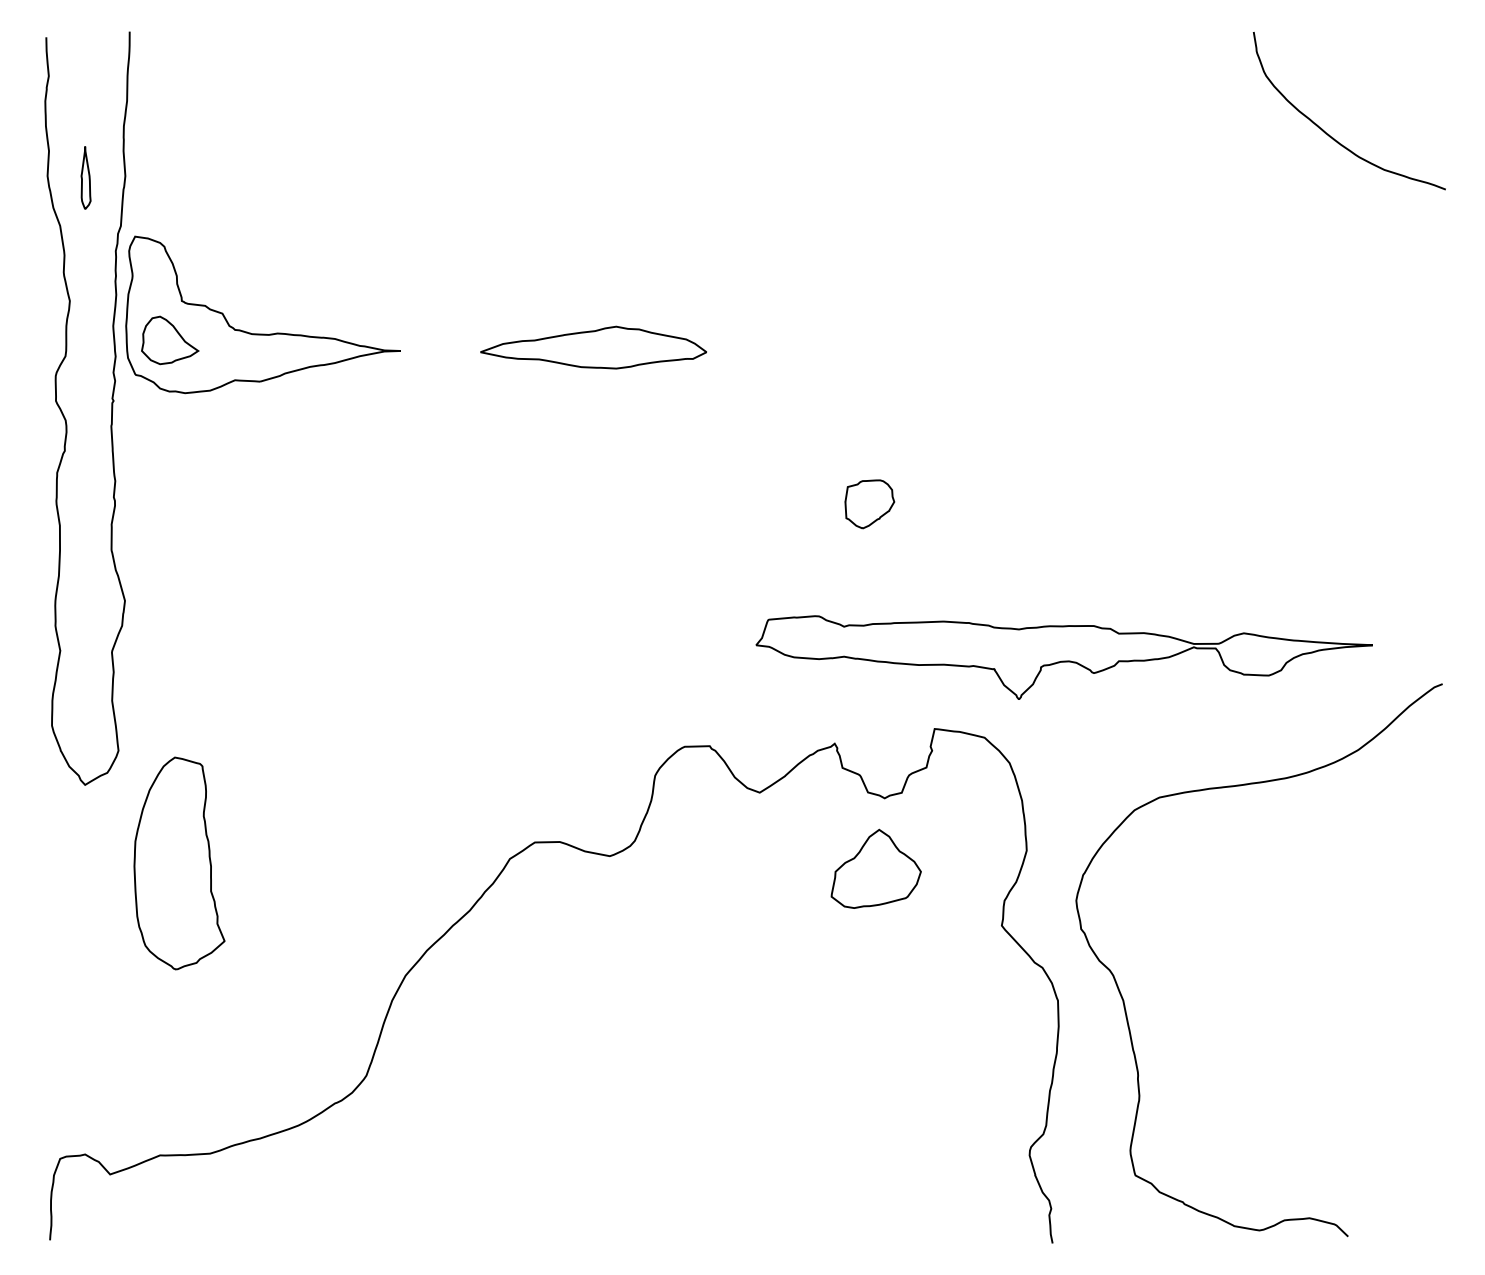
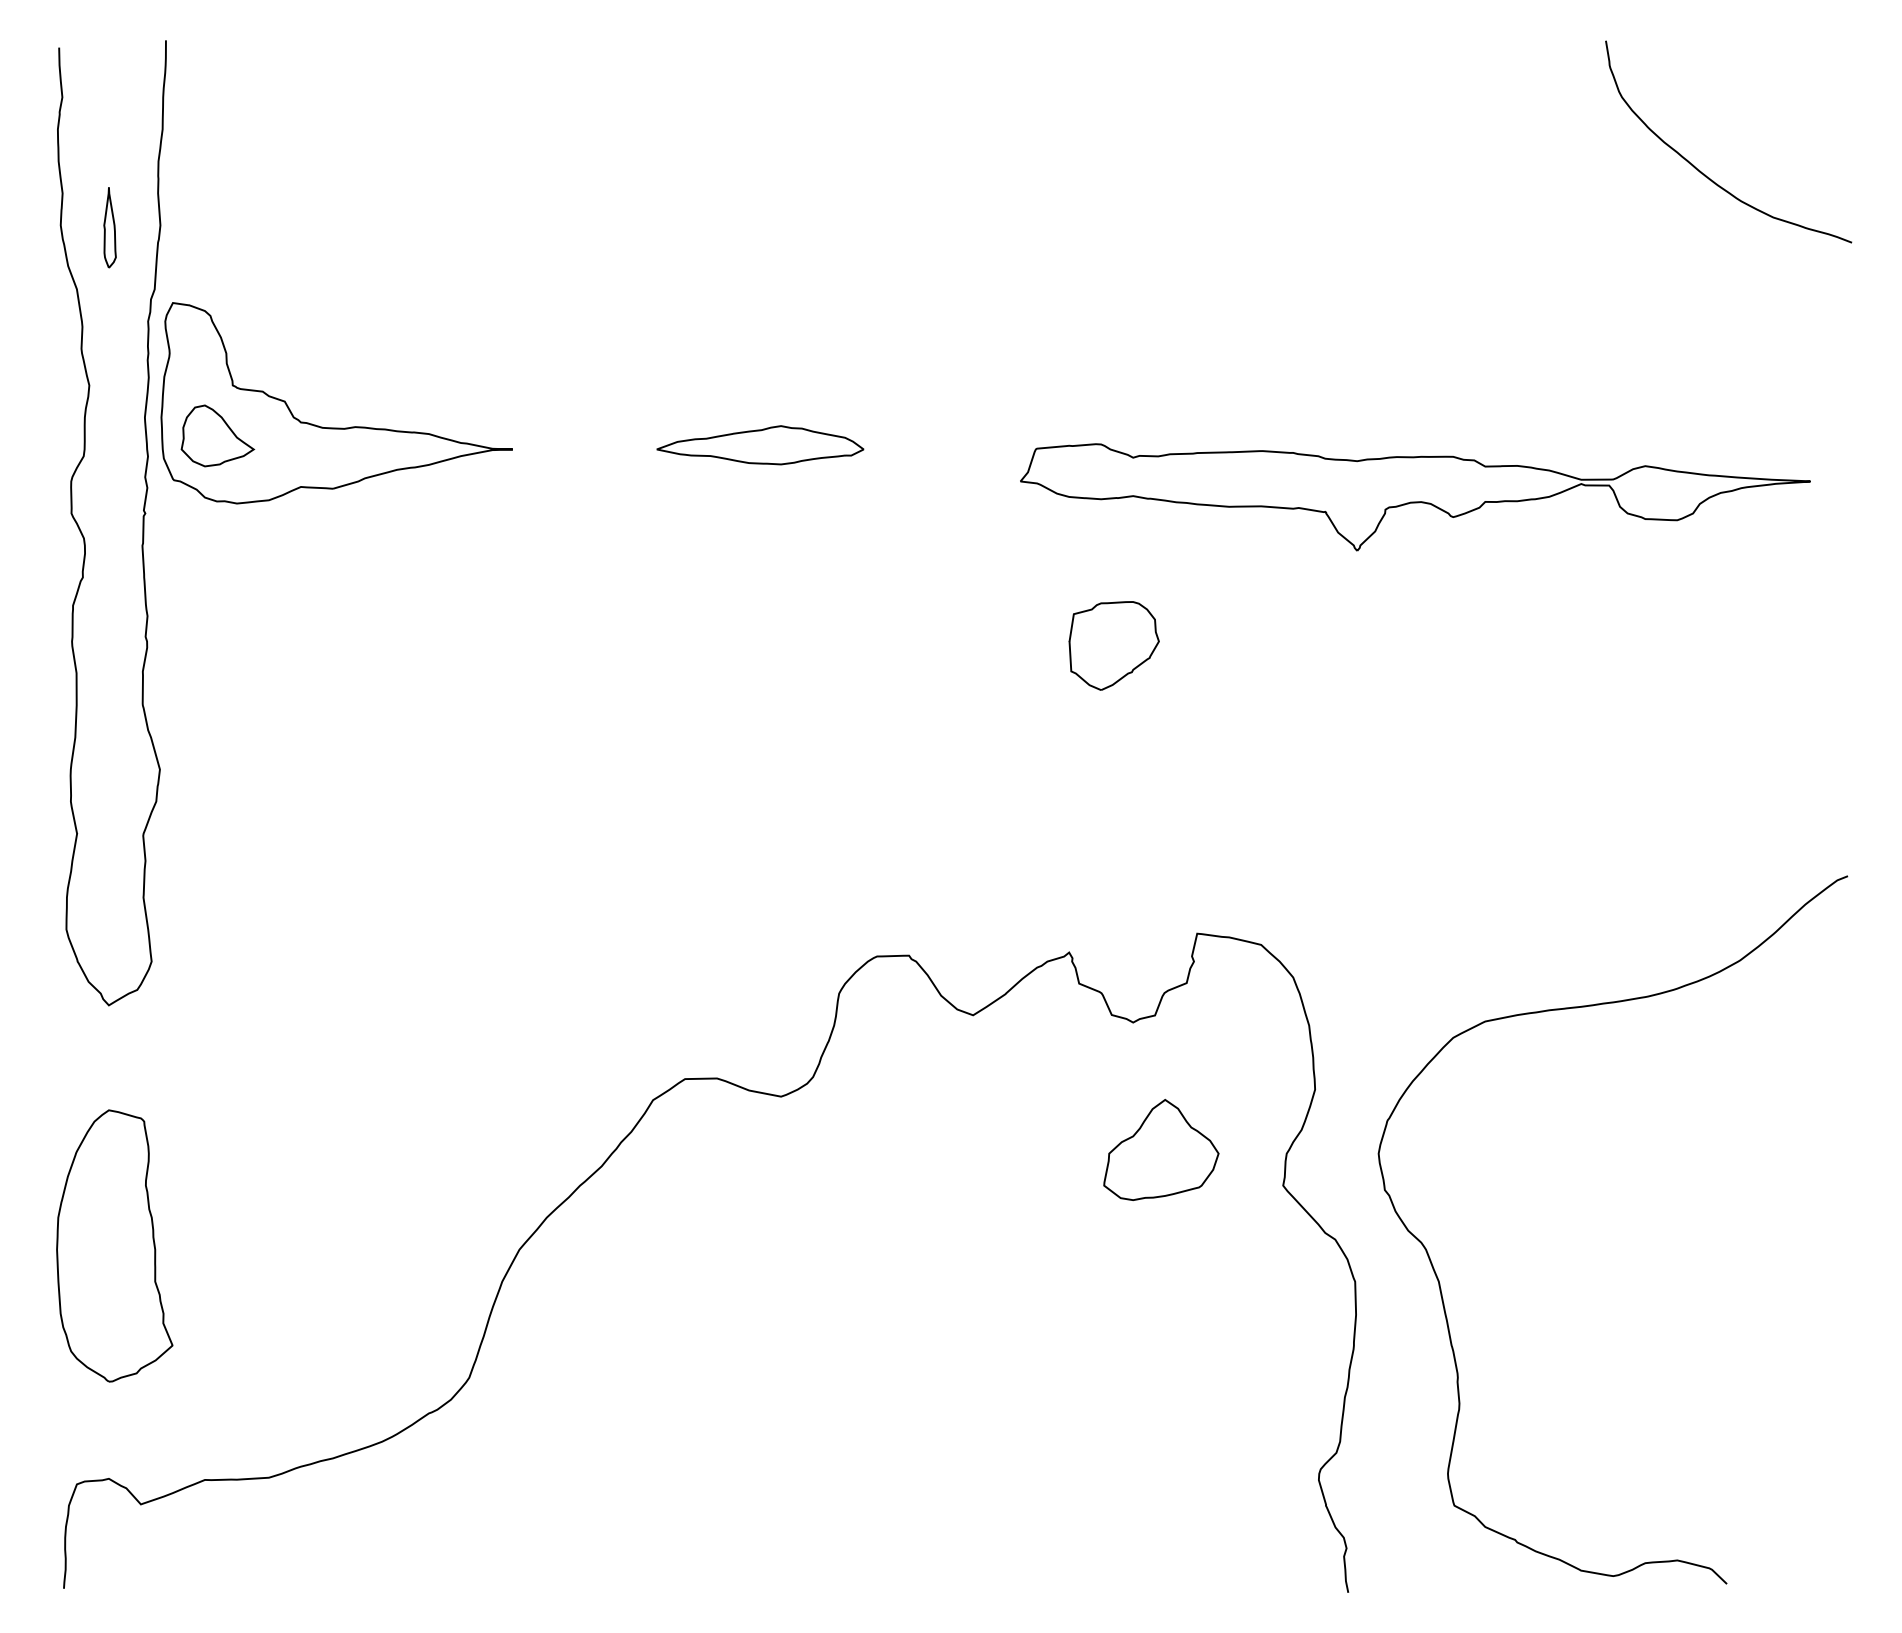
part: (593, 347) -> (760, 445), size x0.71
part: (869, 504) -> (1113, 645), size x1.43
part: (1064, 657) -> (1415, 497), moved
part: (179, 863) -> (114, 1245), moved
part: (876, 868) -> (1161, 1149), moved

